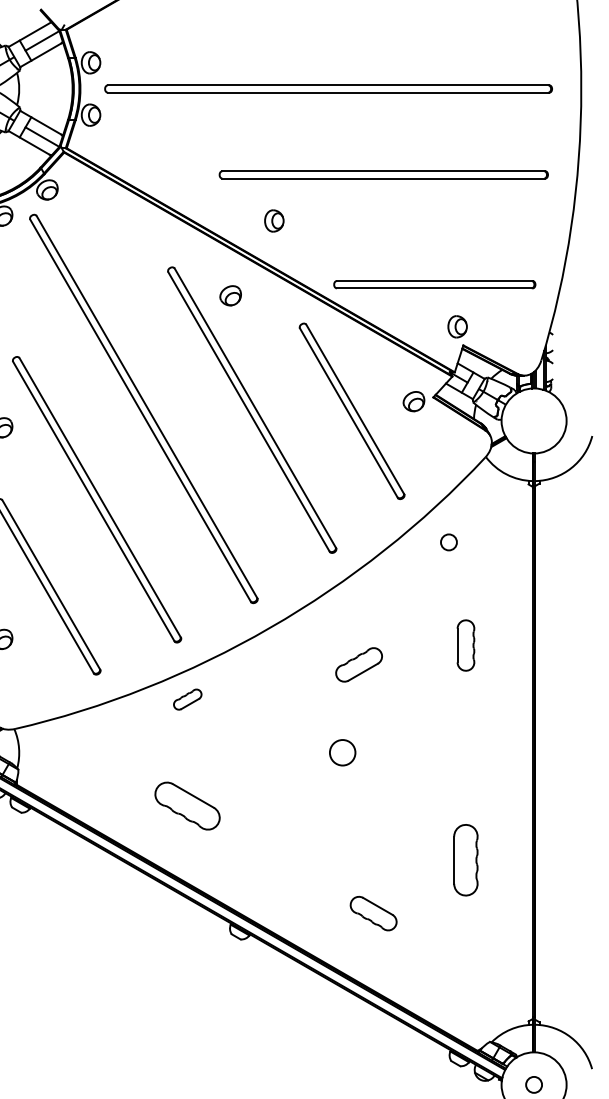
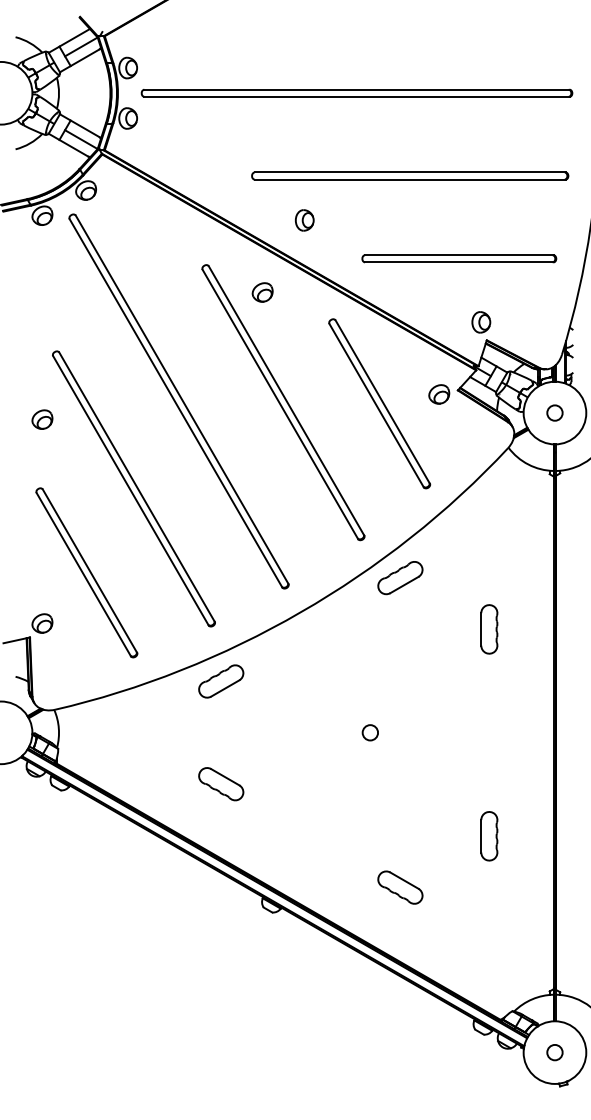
part: (434, 284) -> (459, 258), moved
circle: (448, 541) -> (554, 412), moved
part: (359, 665) -> (400, 578), moved
part: (187, 699) -> (221, 681), size x1.67
circle: (341, 752) -> (369, 732), size x0.62
part: (187, 806) -> (221, 784), size x0.71
part: (466, 860) -> (489, 836), size x0.71

